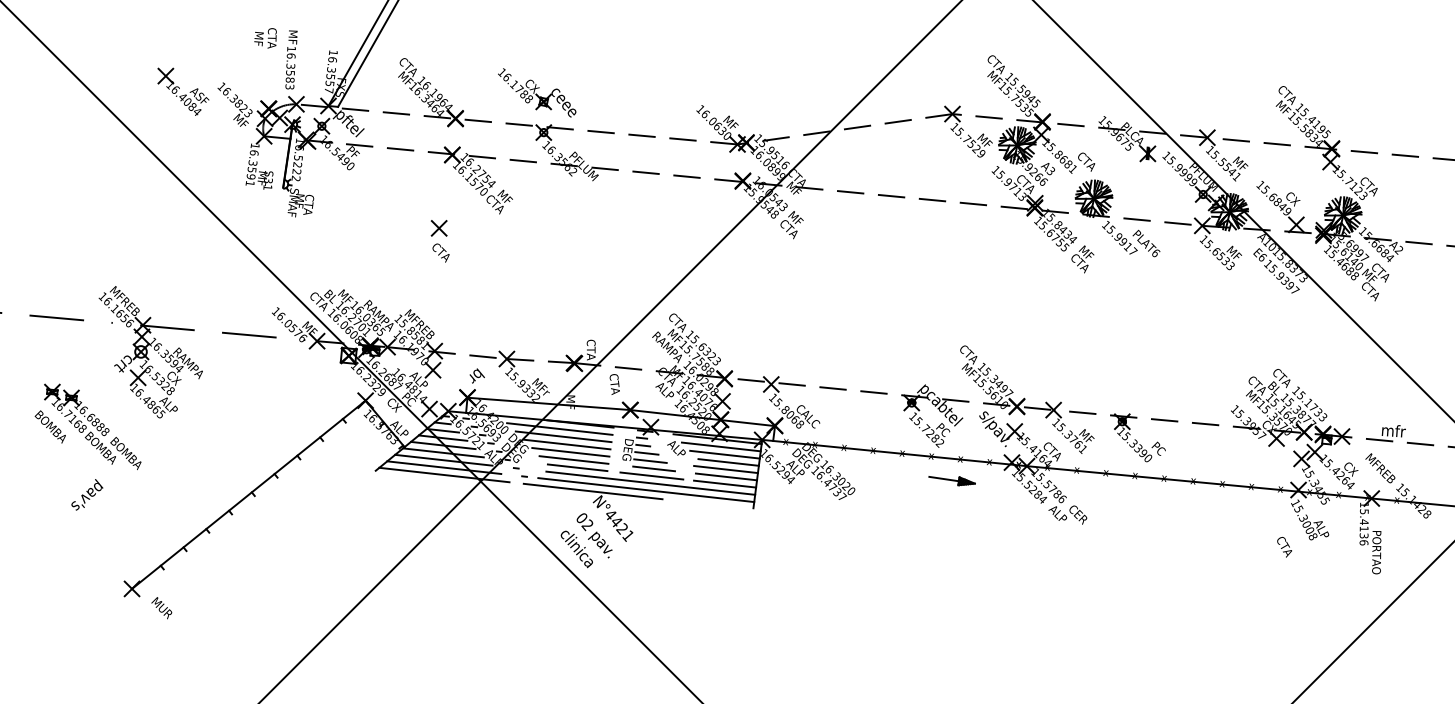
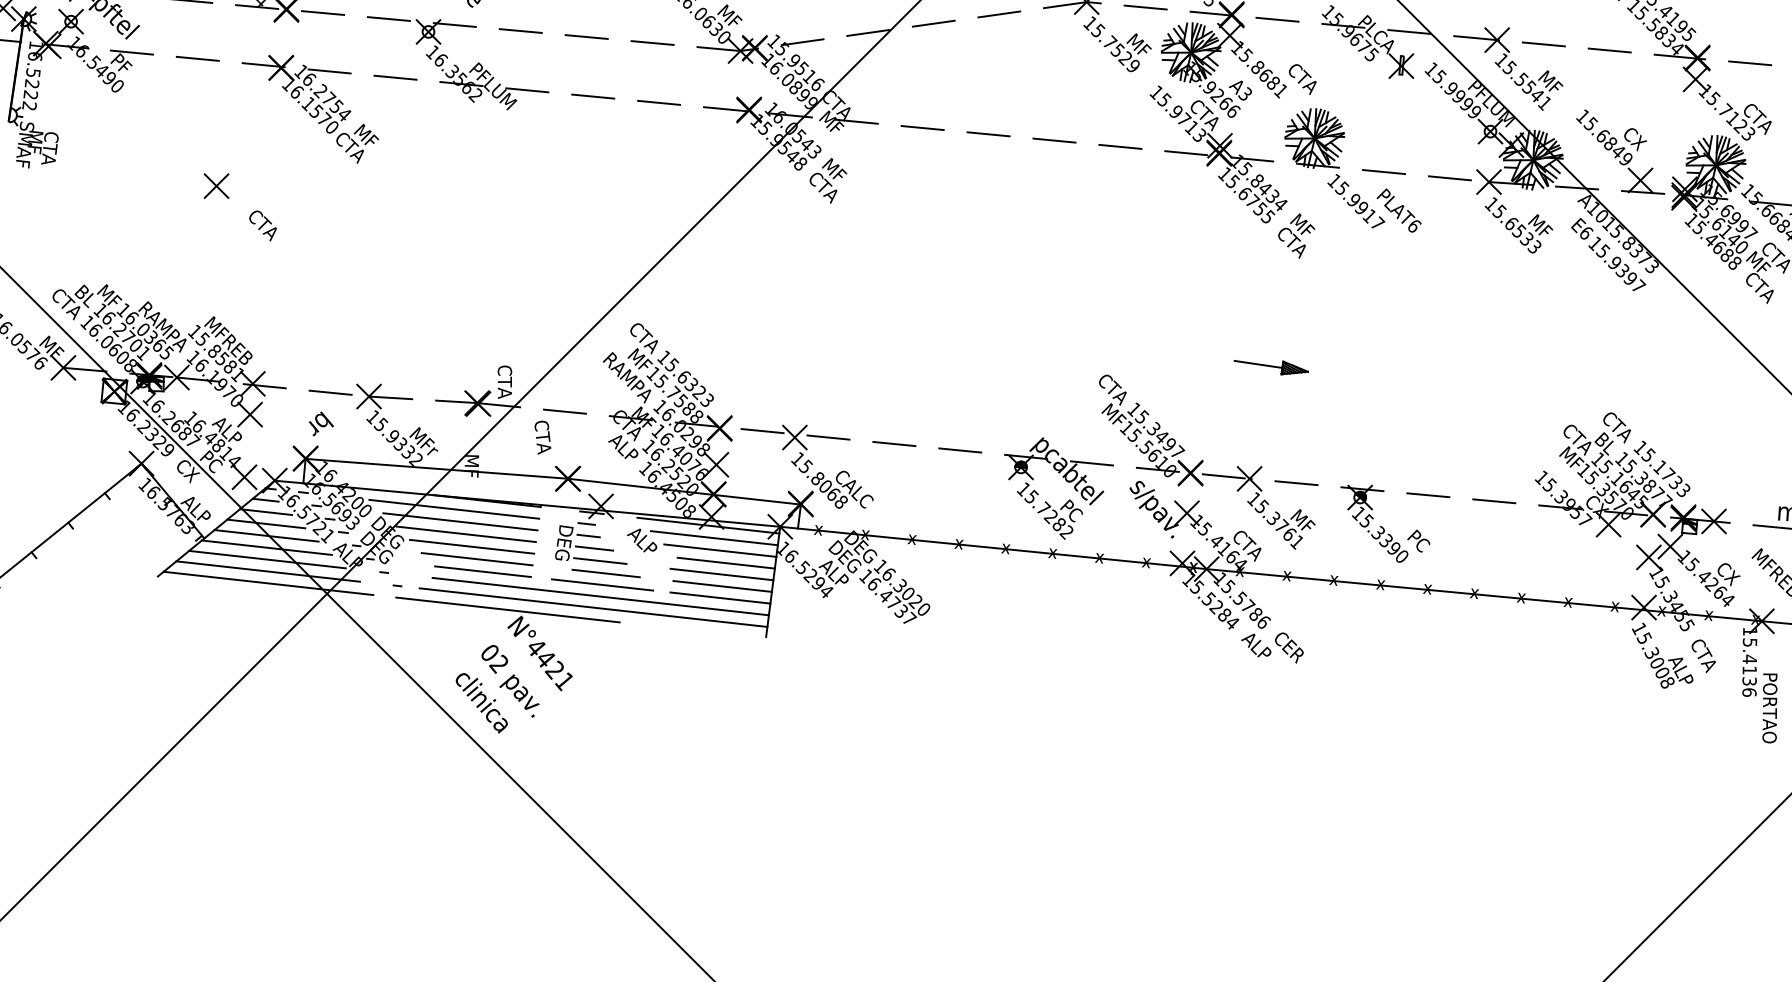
part: (438, 228) -> (215, 186), moved
part: (951, 481) -> (1270, 368), moved
text: (1284, 547) -> (1703, 656), moved

